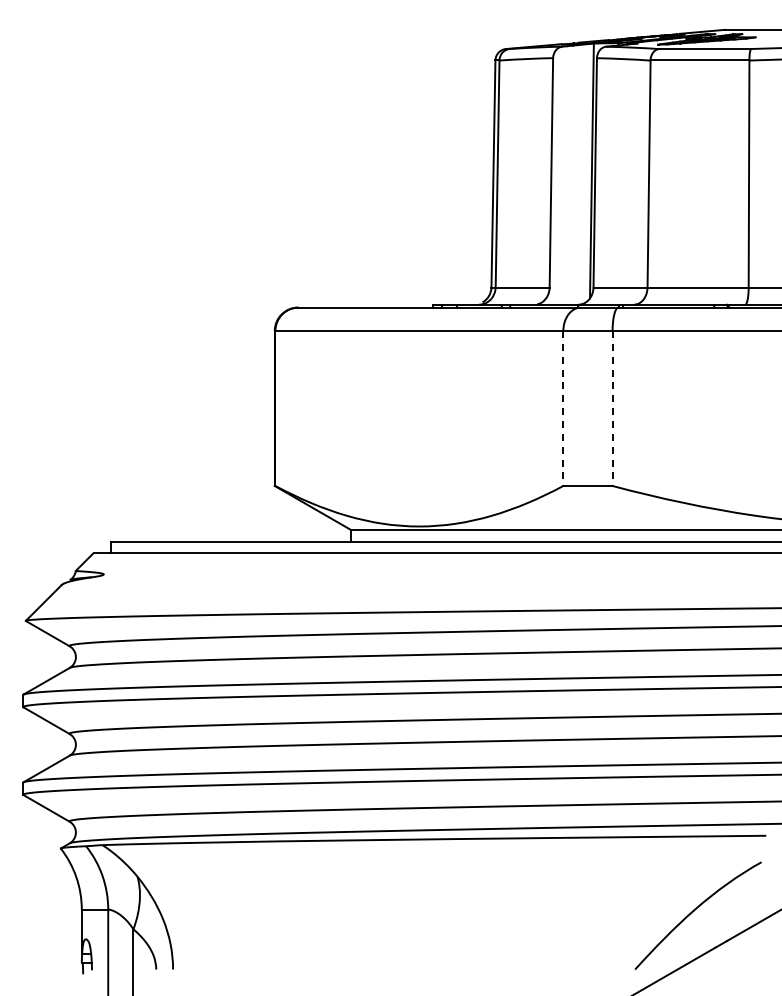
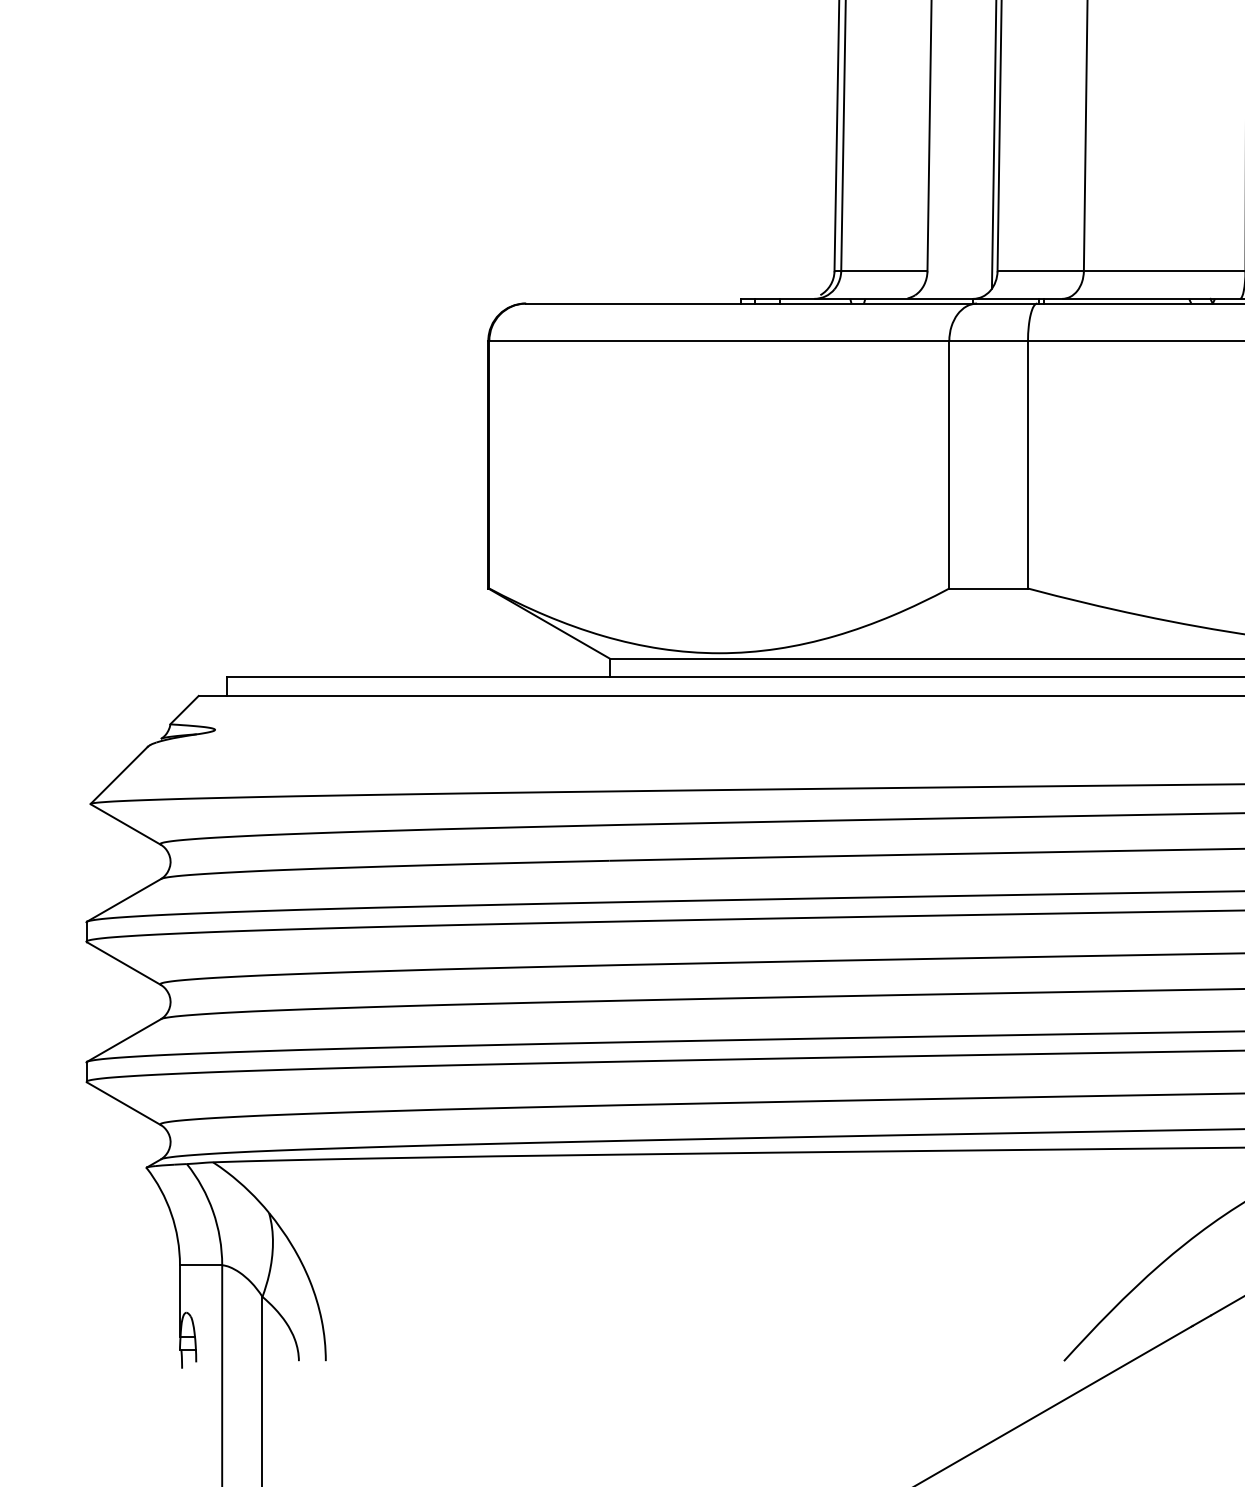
line: (563, 409) -> (949, 466), dashed -> solid
line: (612, 409) -> (1027, 466), dashed -> solid

